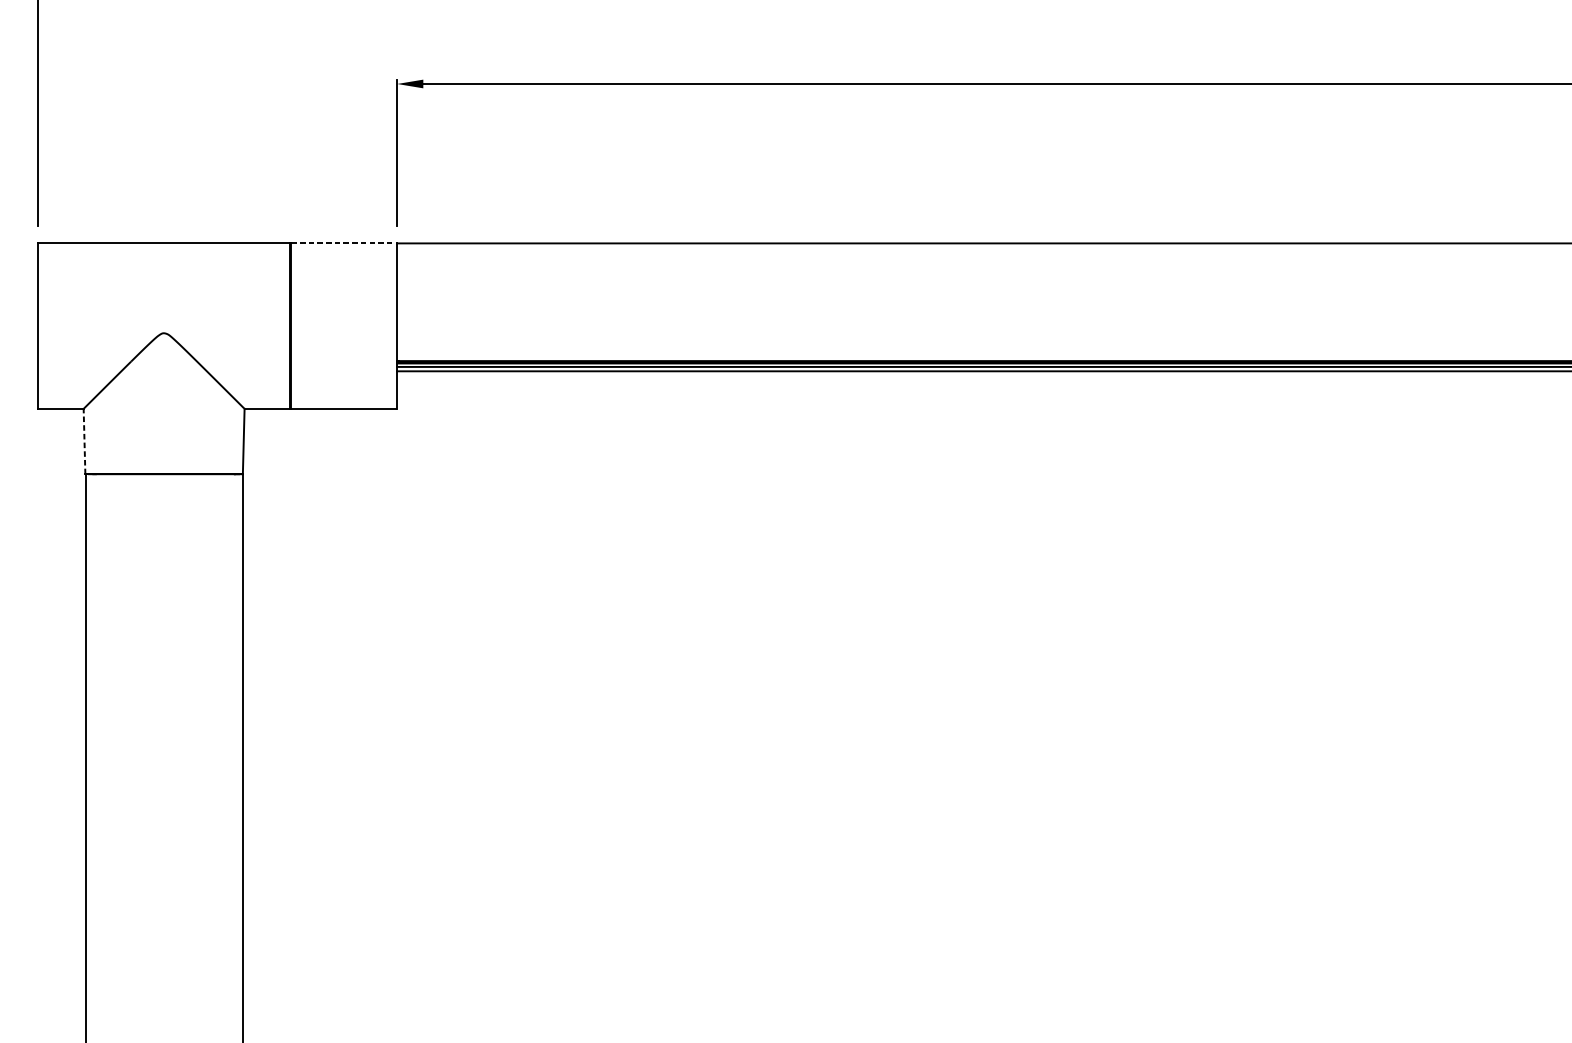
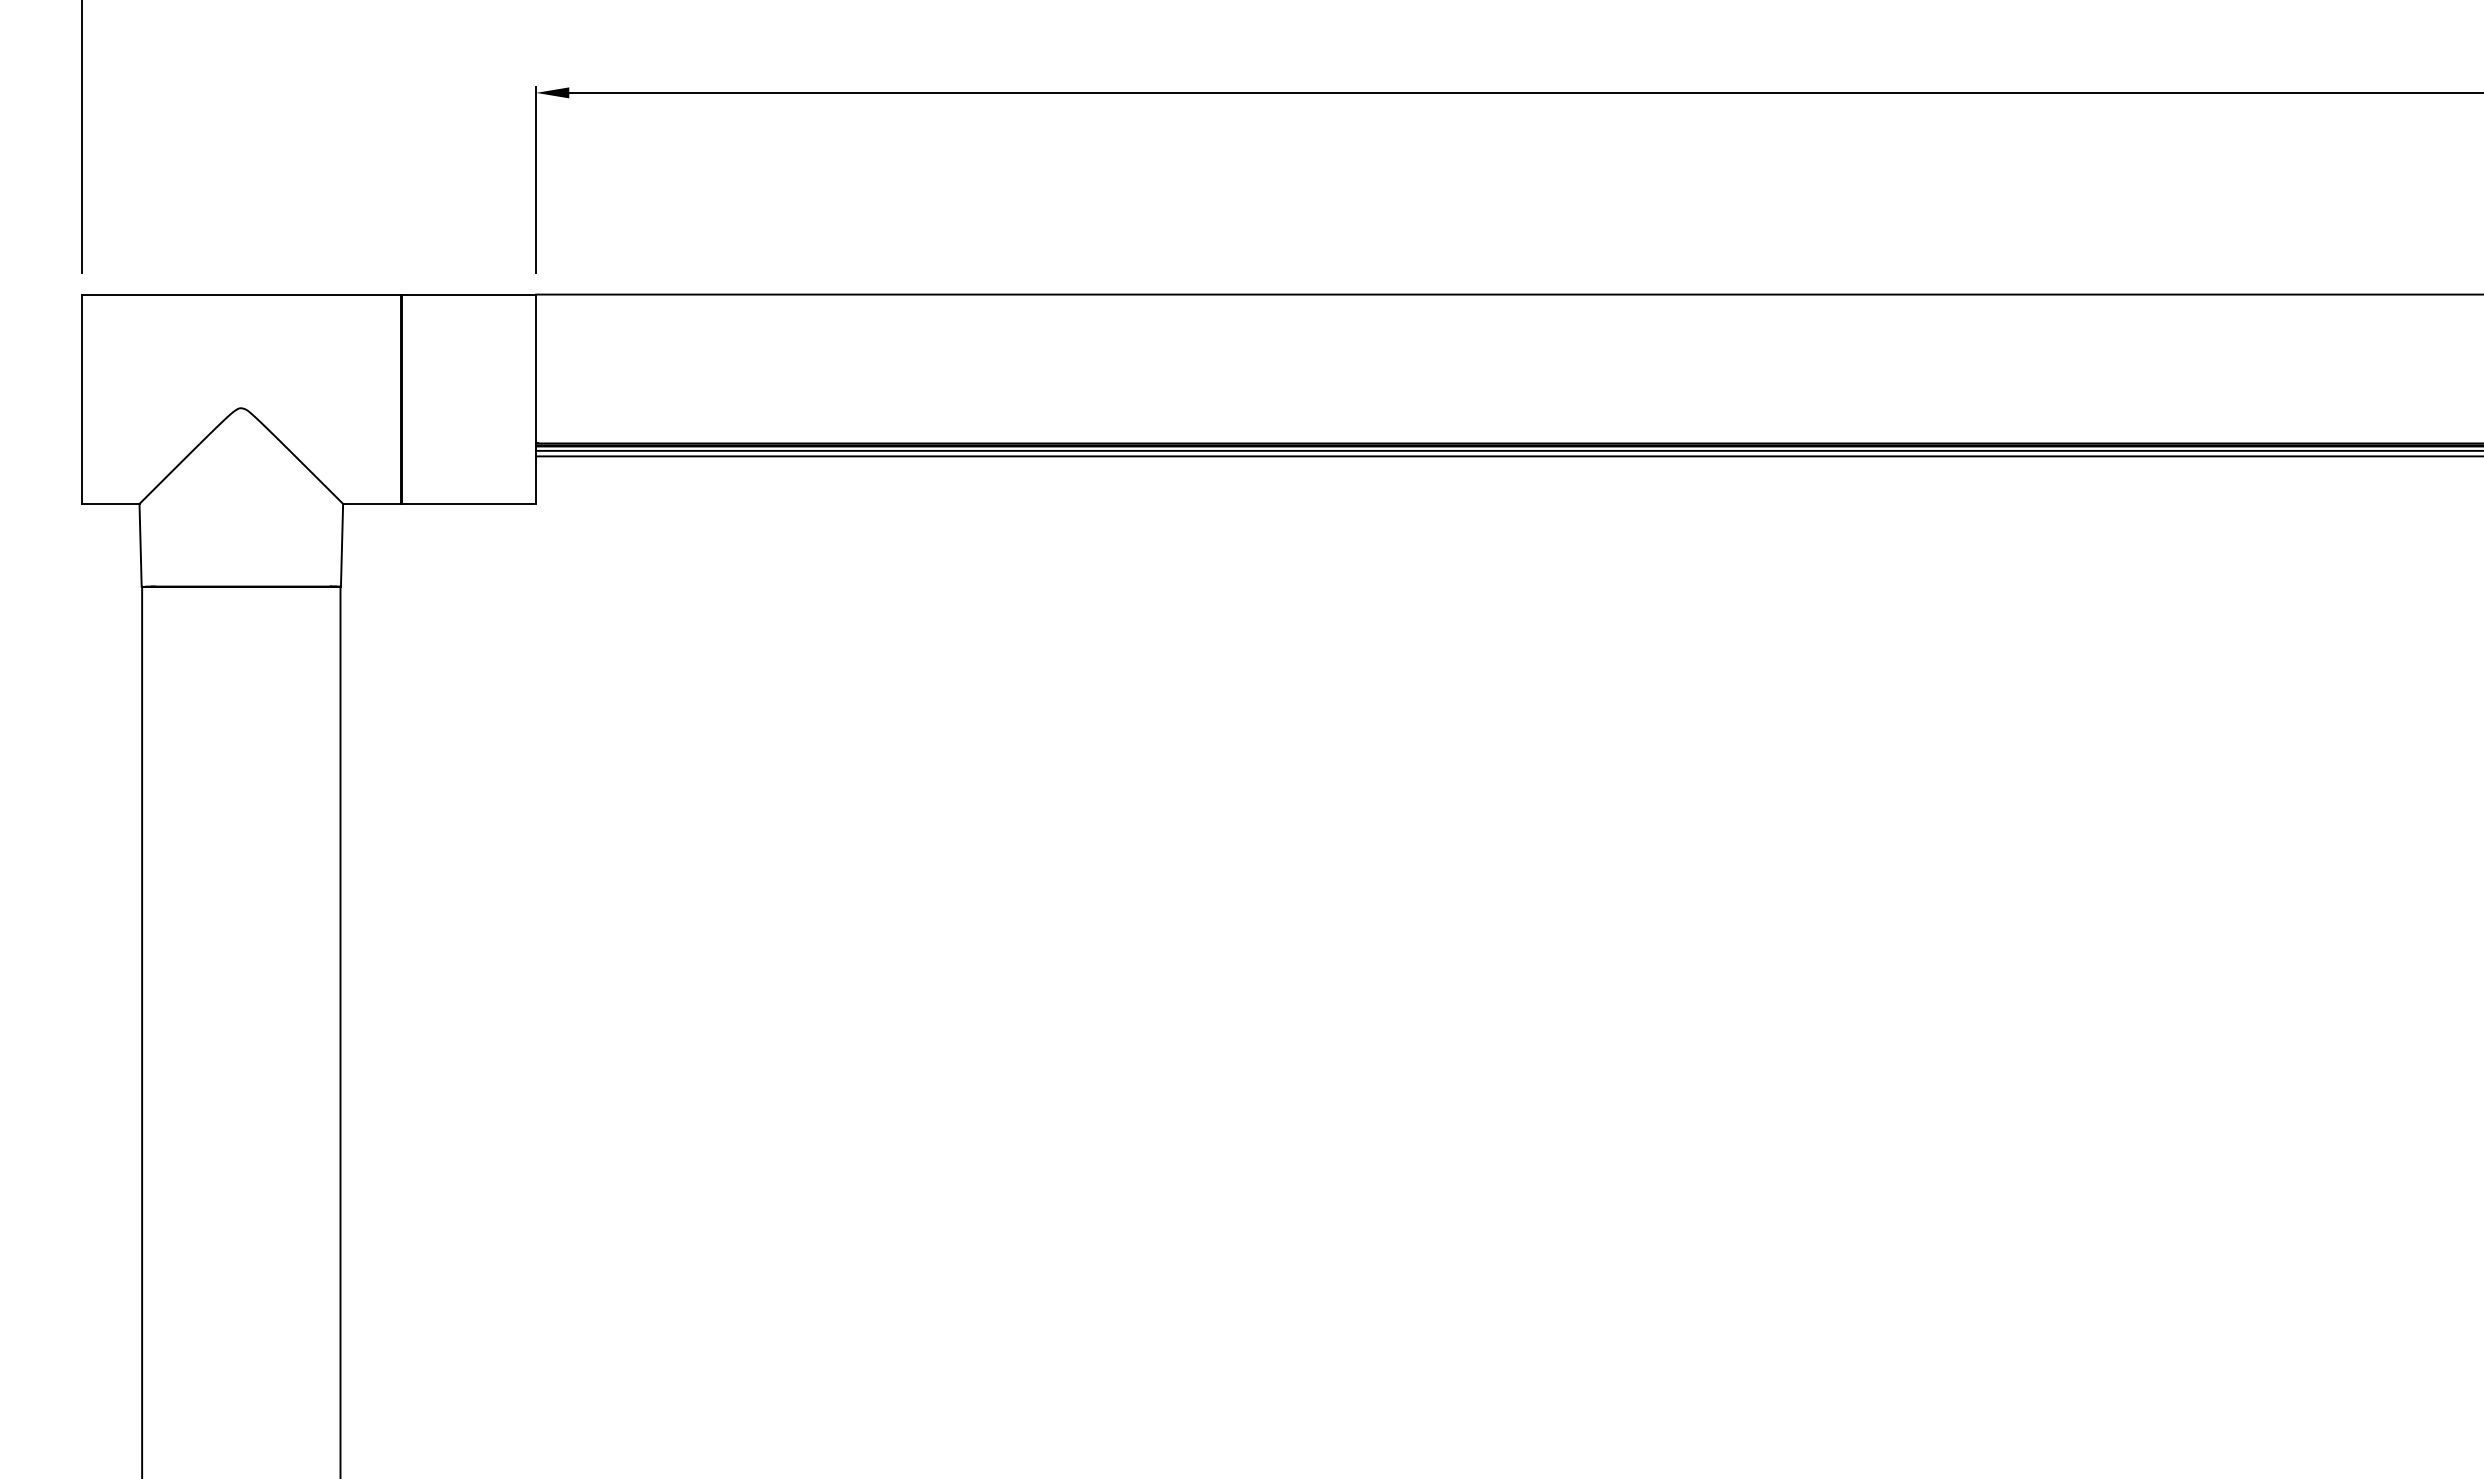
line: (343, 243) -> (468, 294), dashed -> solid
line: (84, 440) -> (140, 544), dashed -> solid

